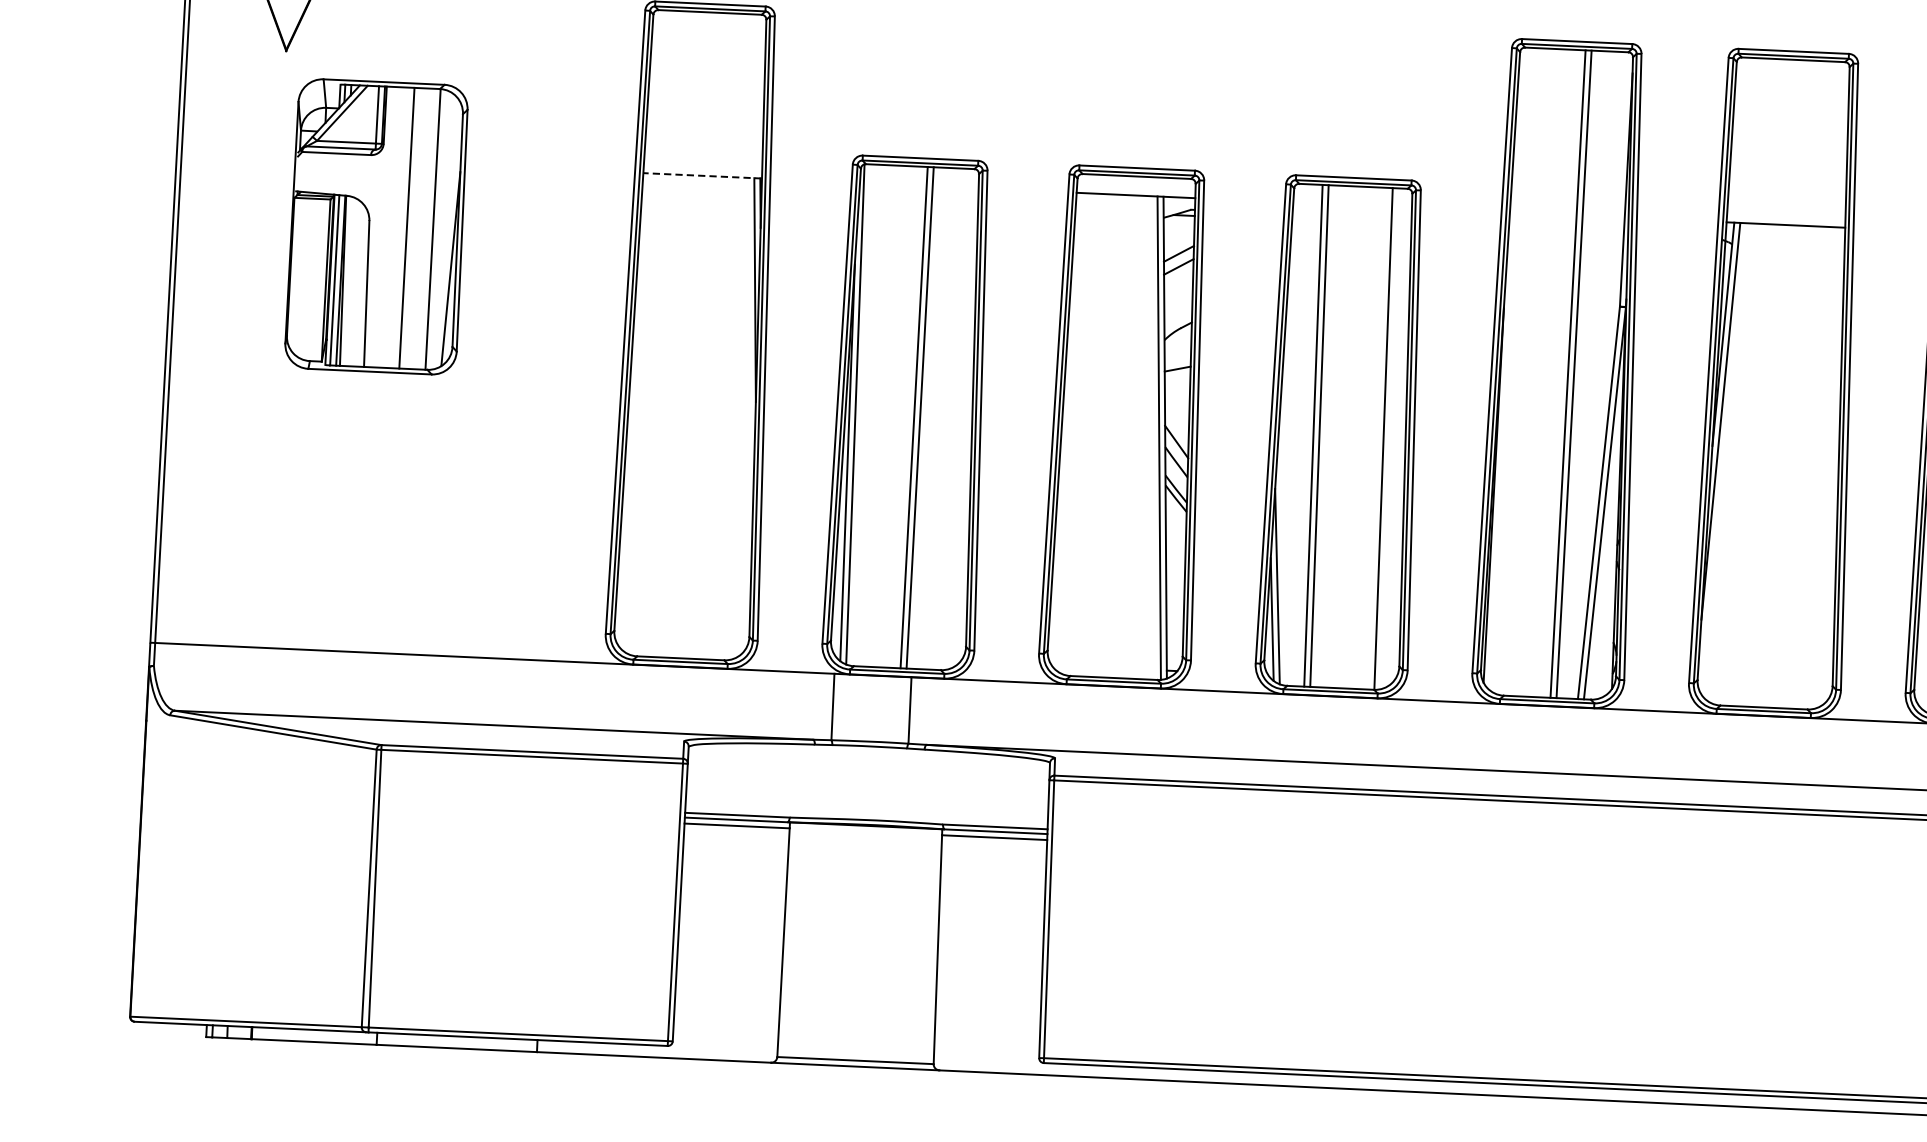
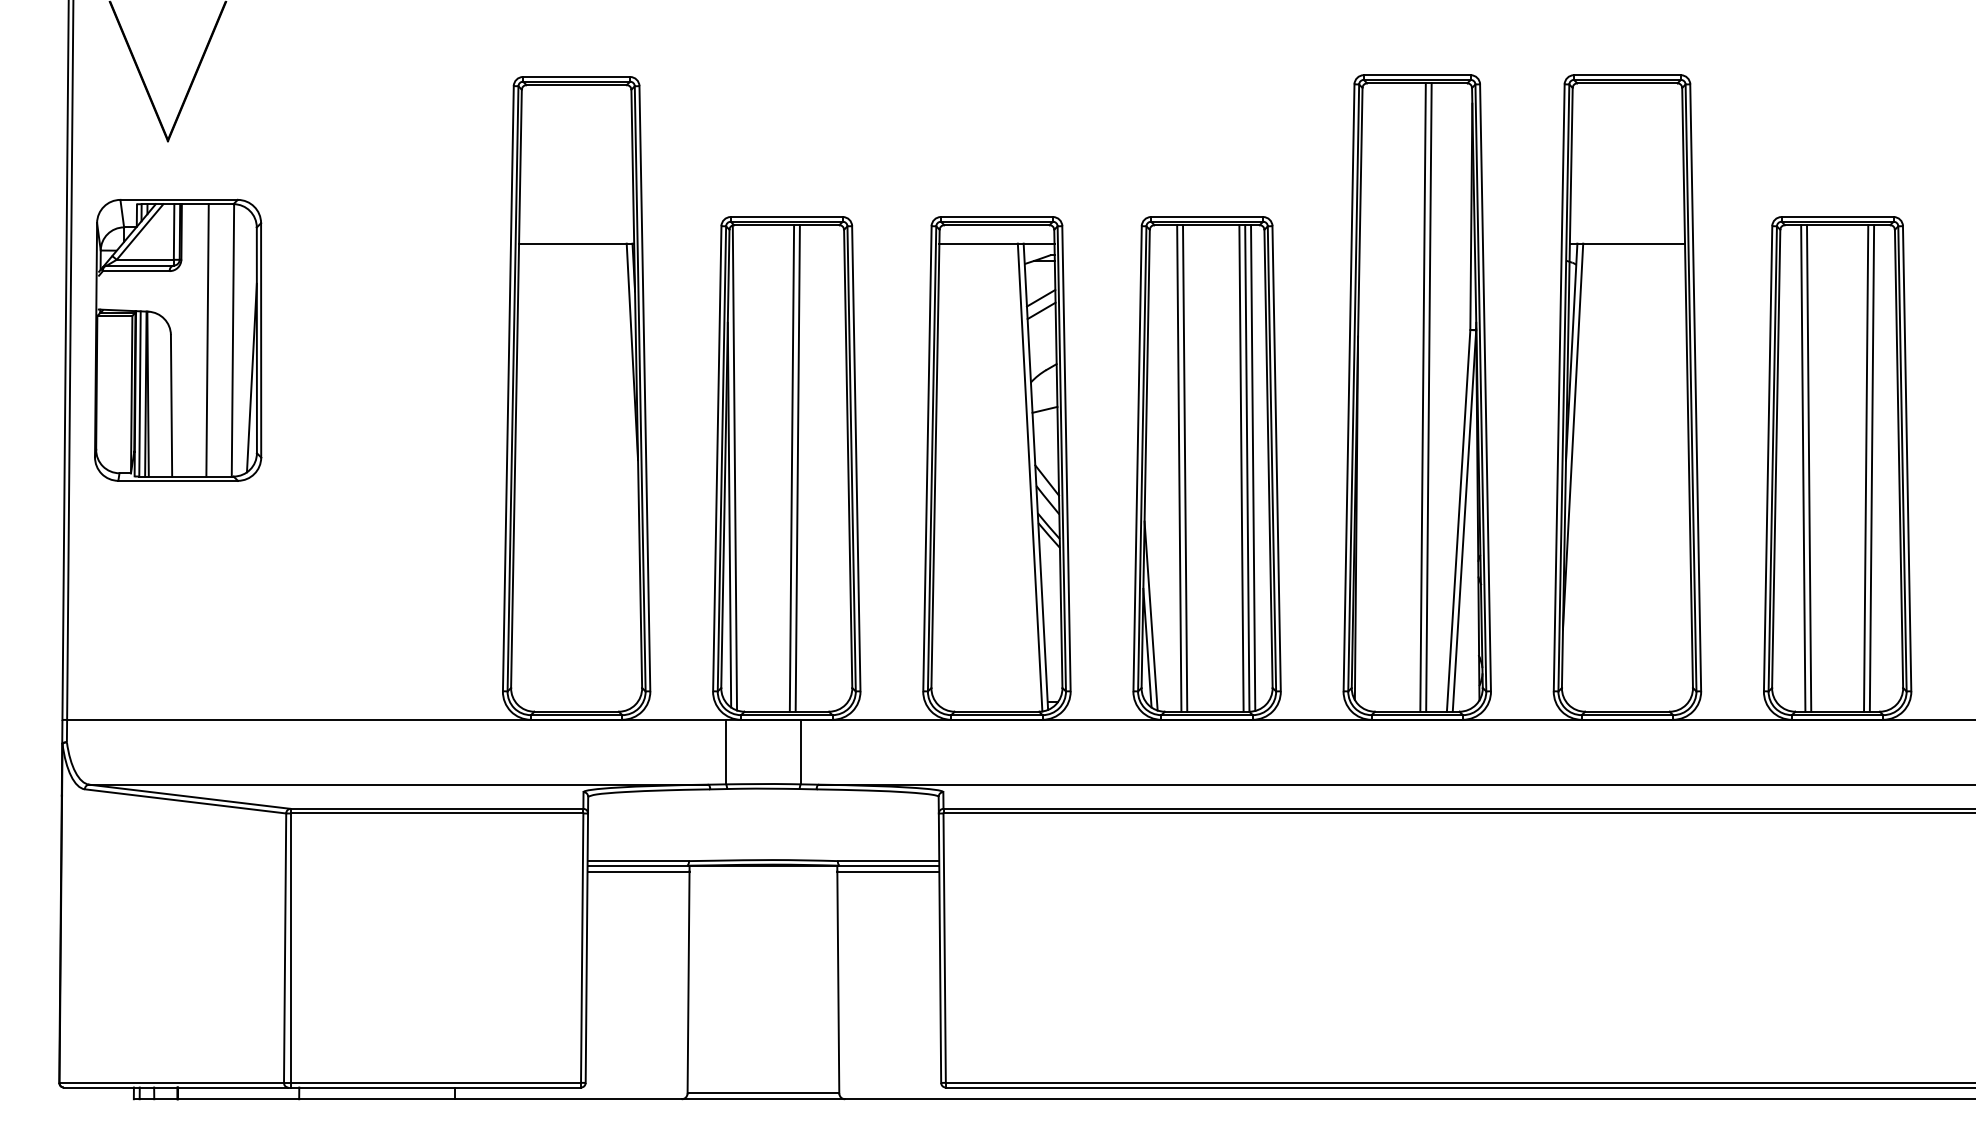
line: (702, 175) -> (576, 243), dashed -> solid
part: (376, 225) -> (178, 339), moved
line: (1377, 438) -> (1241, 468), added
line: (1389, 438) -> (1253, 467), added

